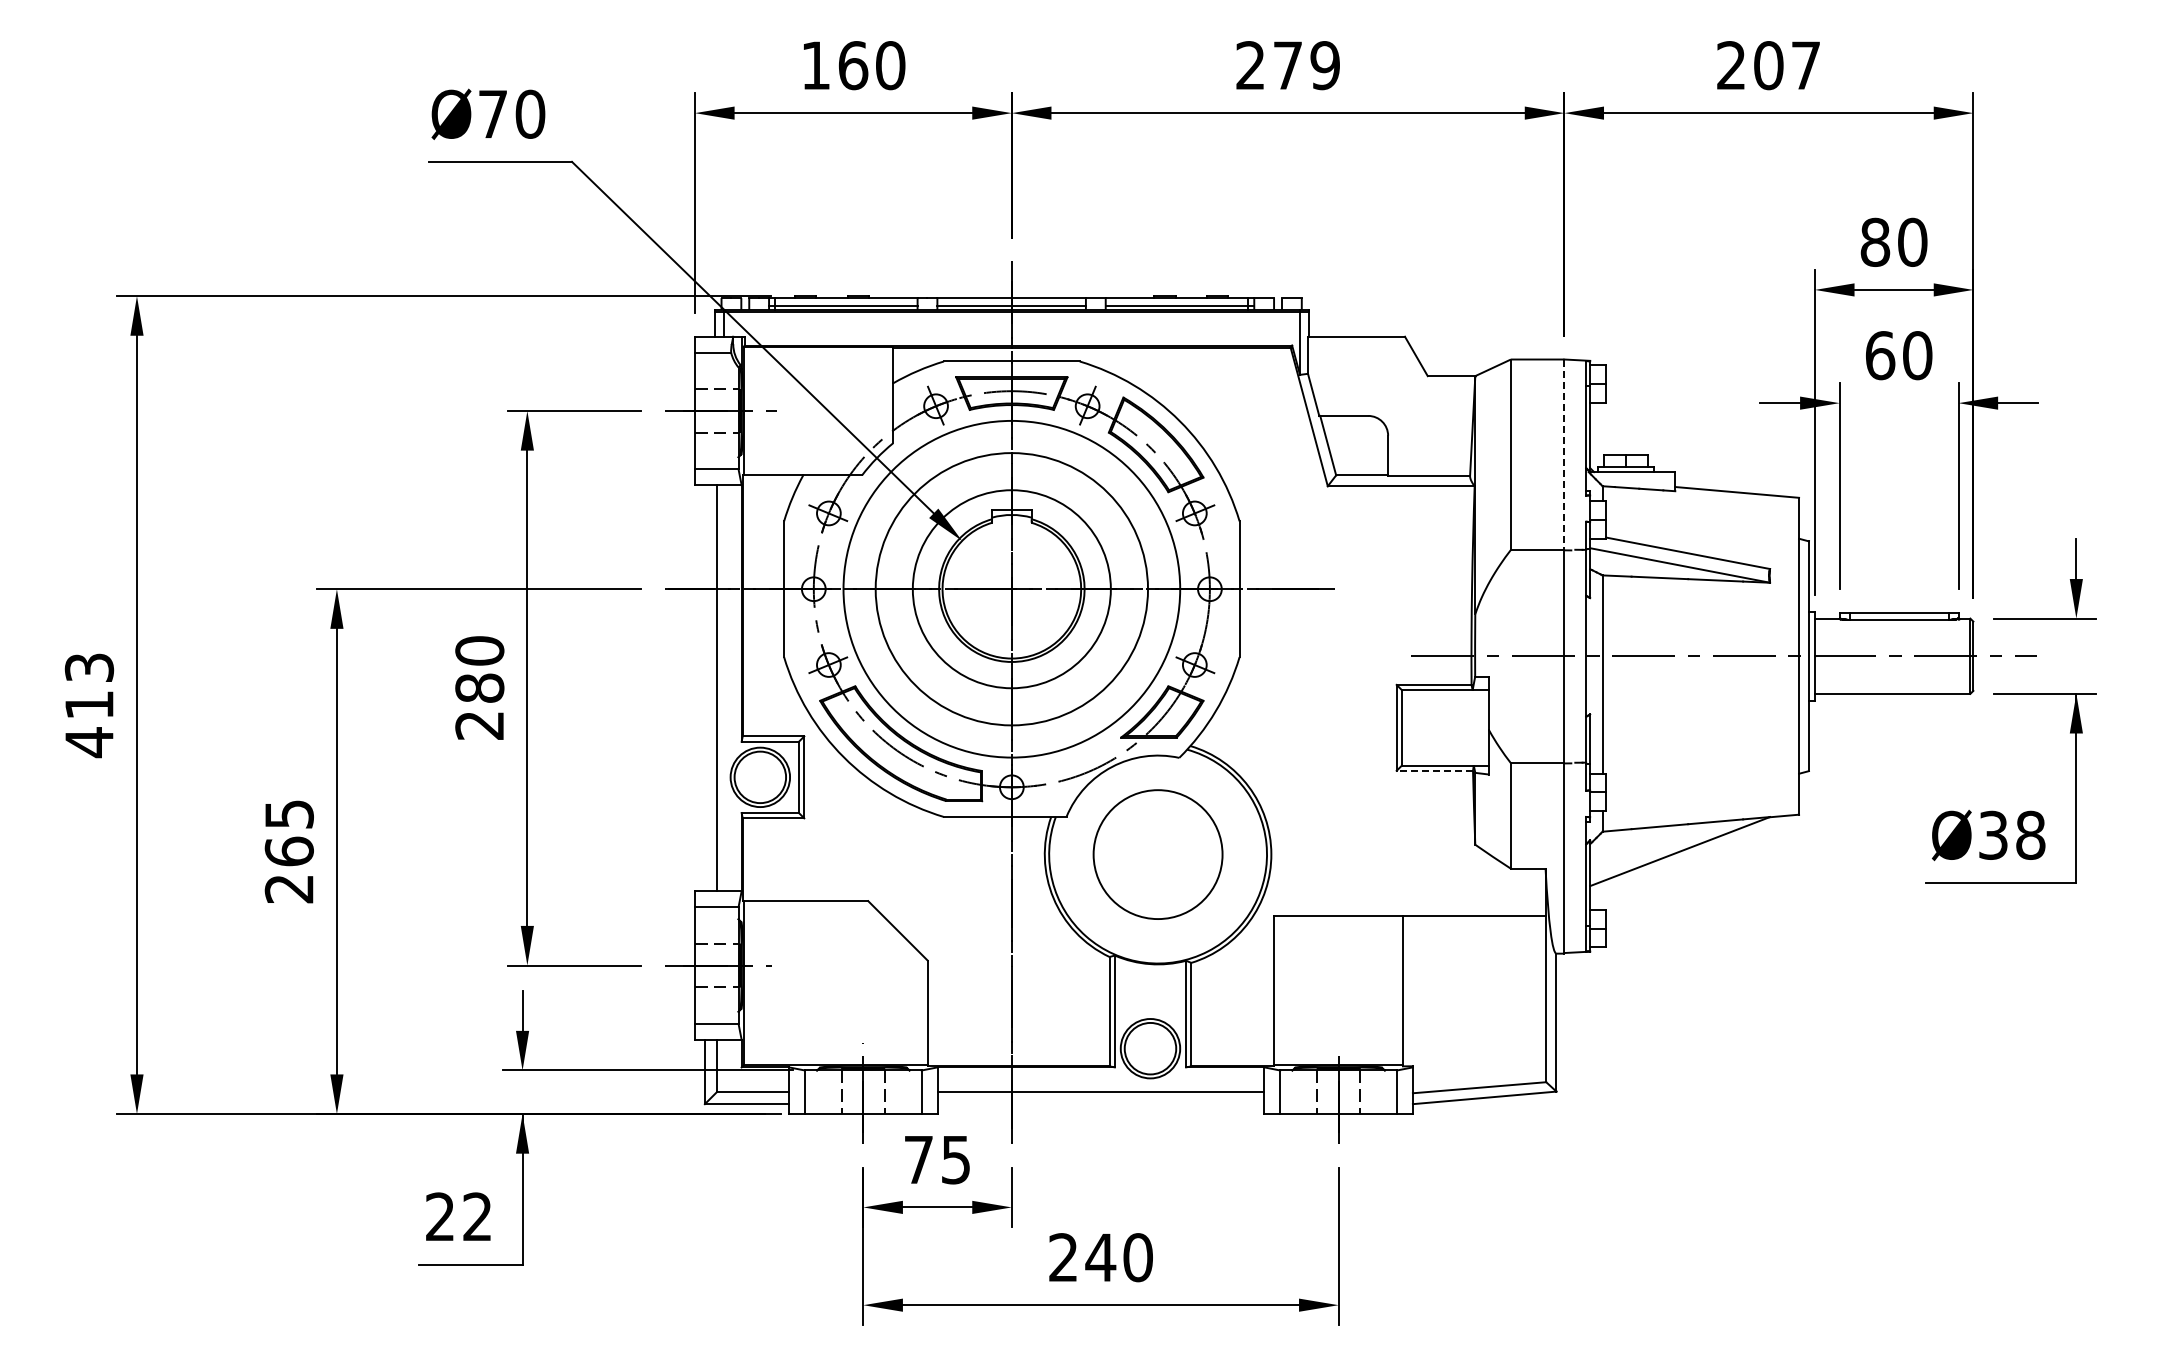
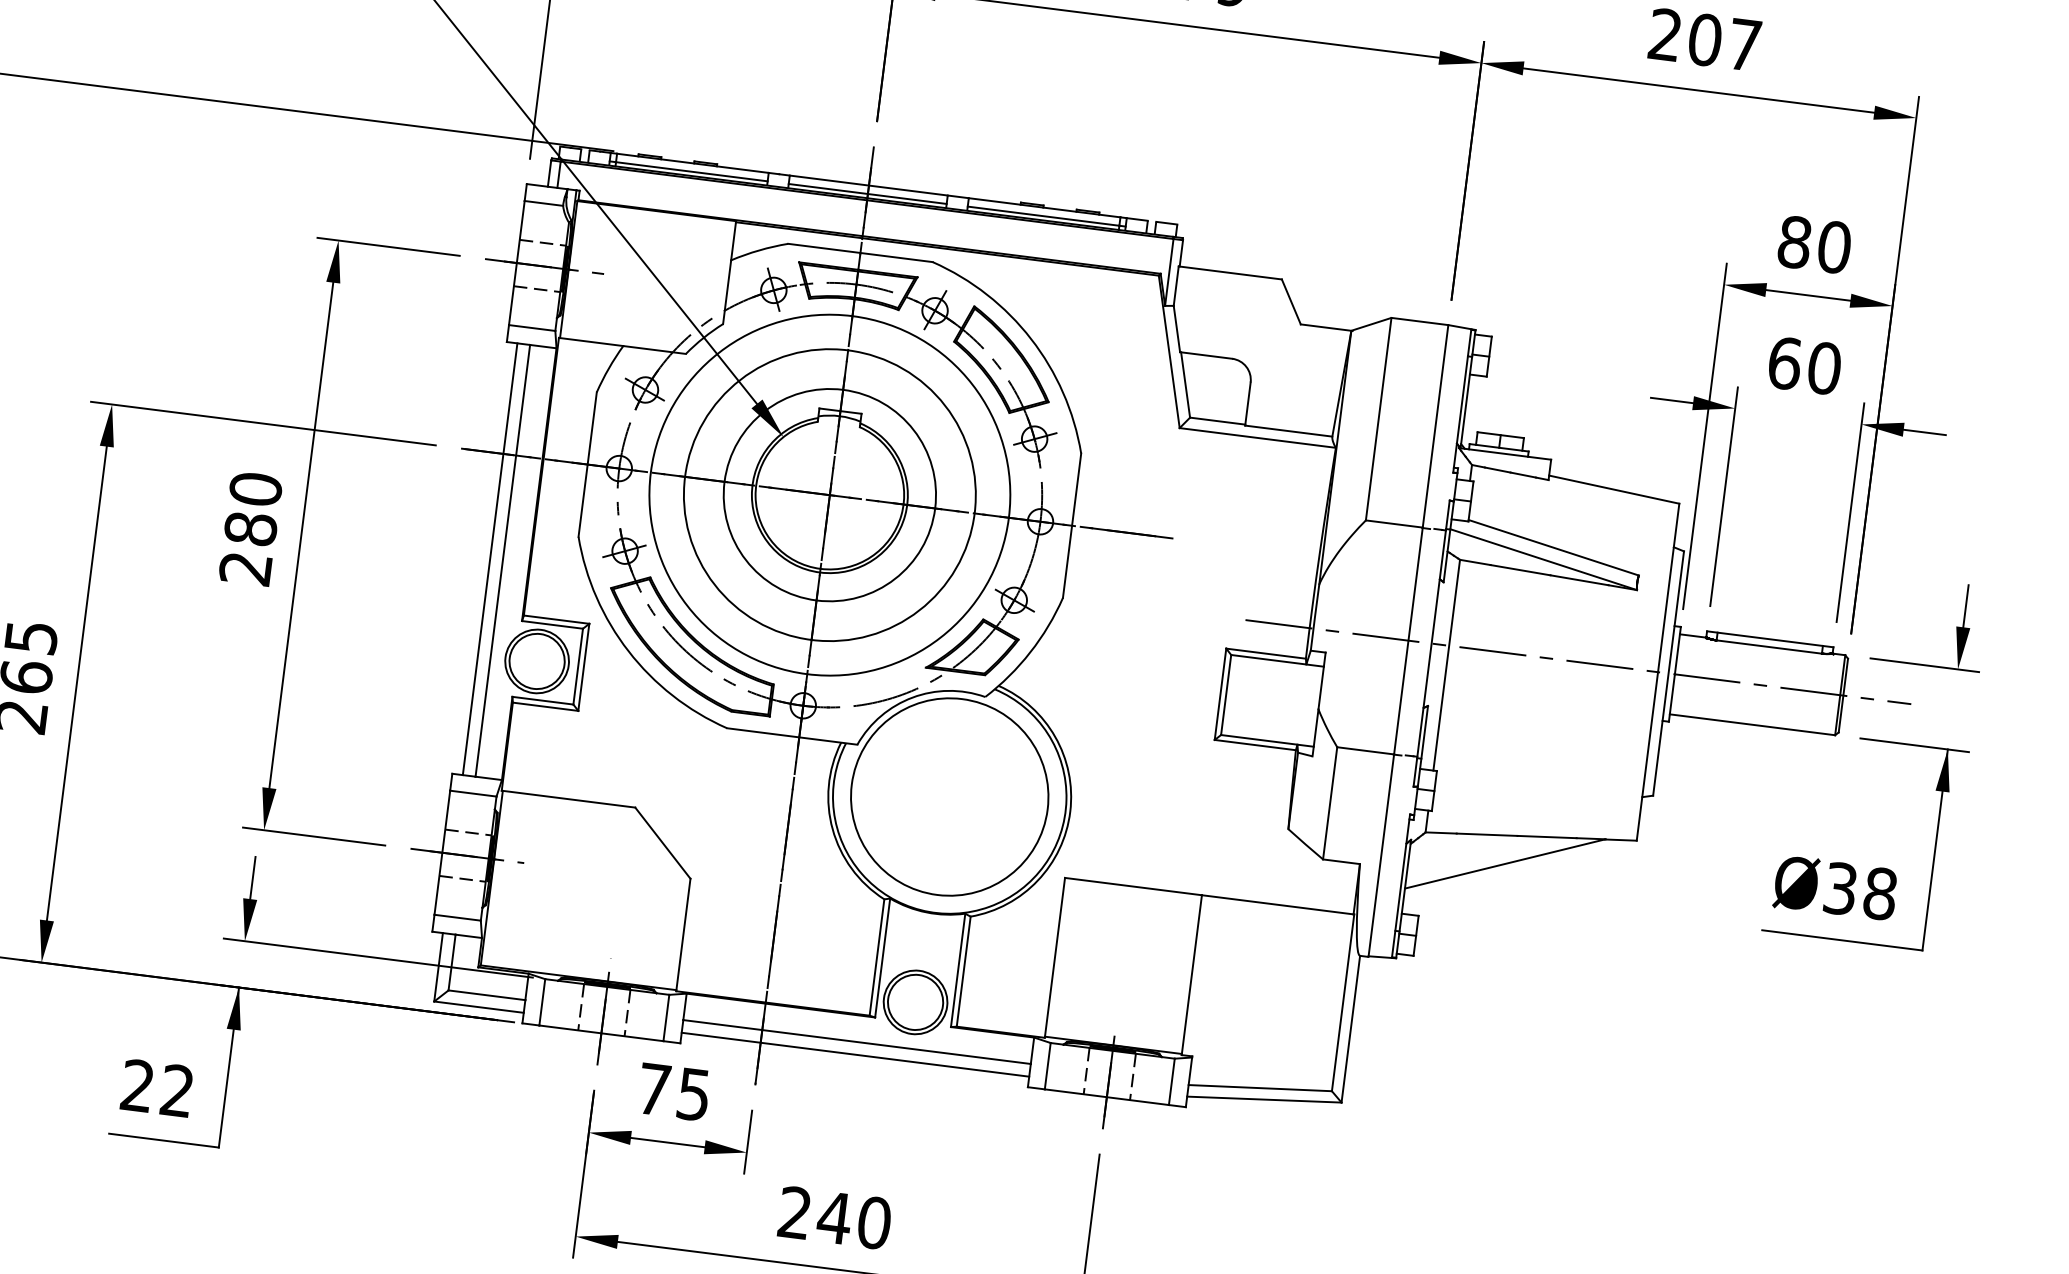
line: (1564, 455) -> (1435, 427), dashed -> solid
line: (704, 688) -> (489, 559), added
line: (1434, 770) -> (1254, 744), dashed -> solid
circle: (1158, 854) -> (950, 796), size x1.43
line: (1100, 1104) -> (854, 1055), added

